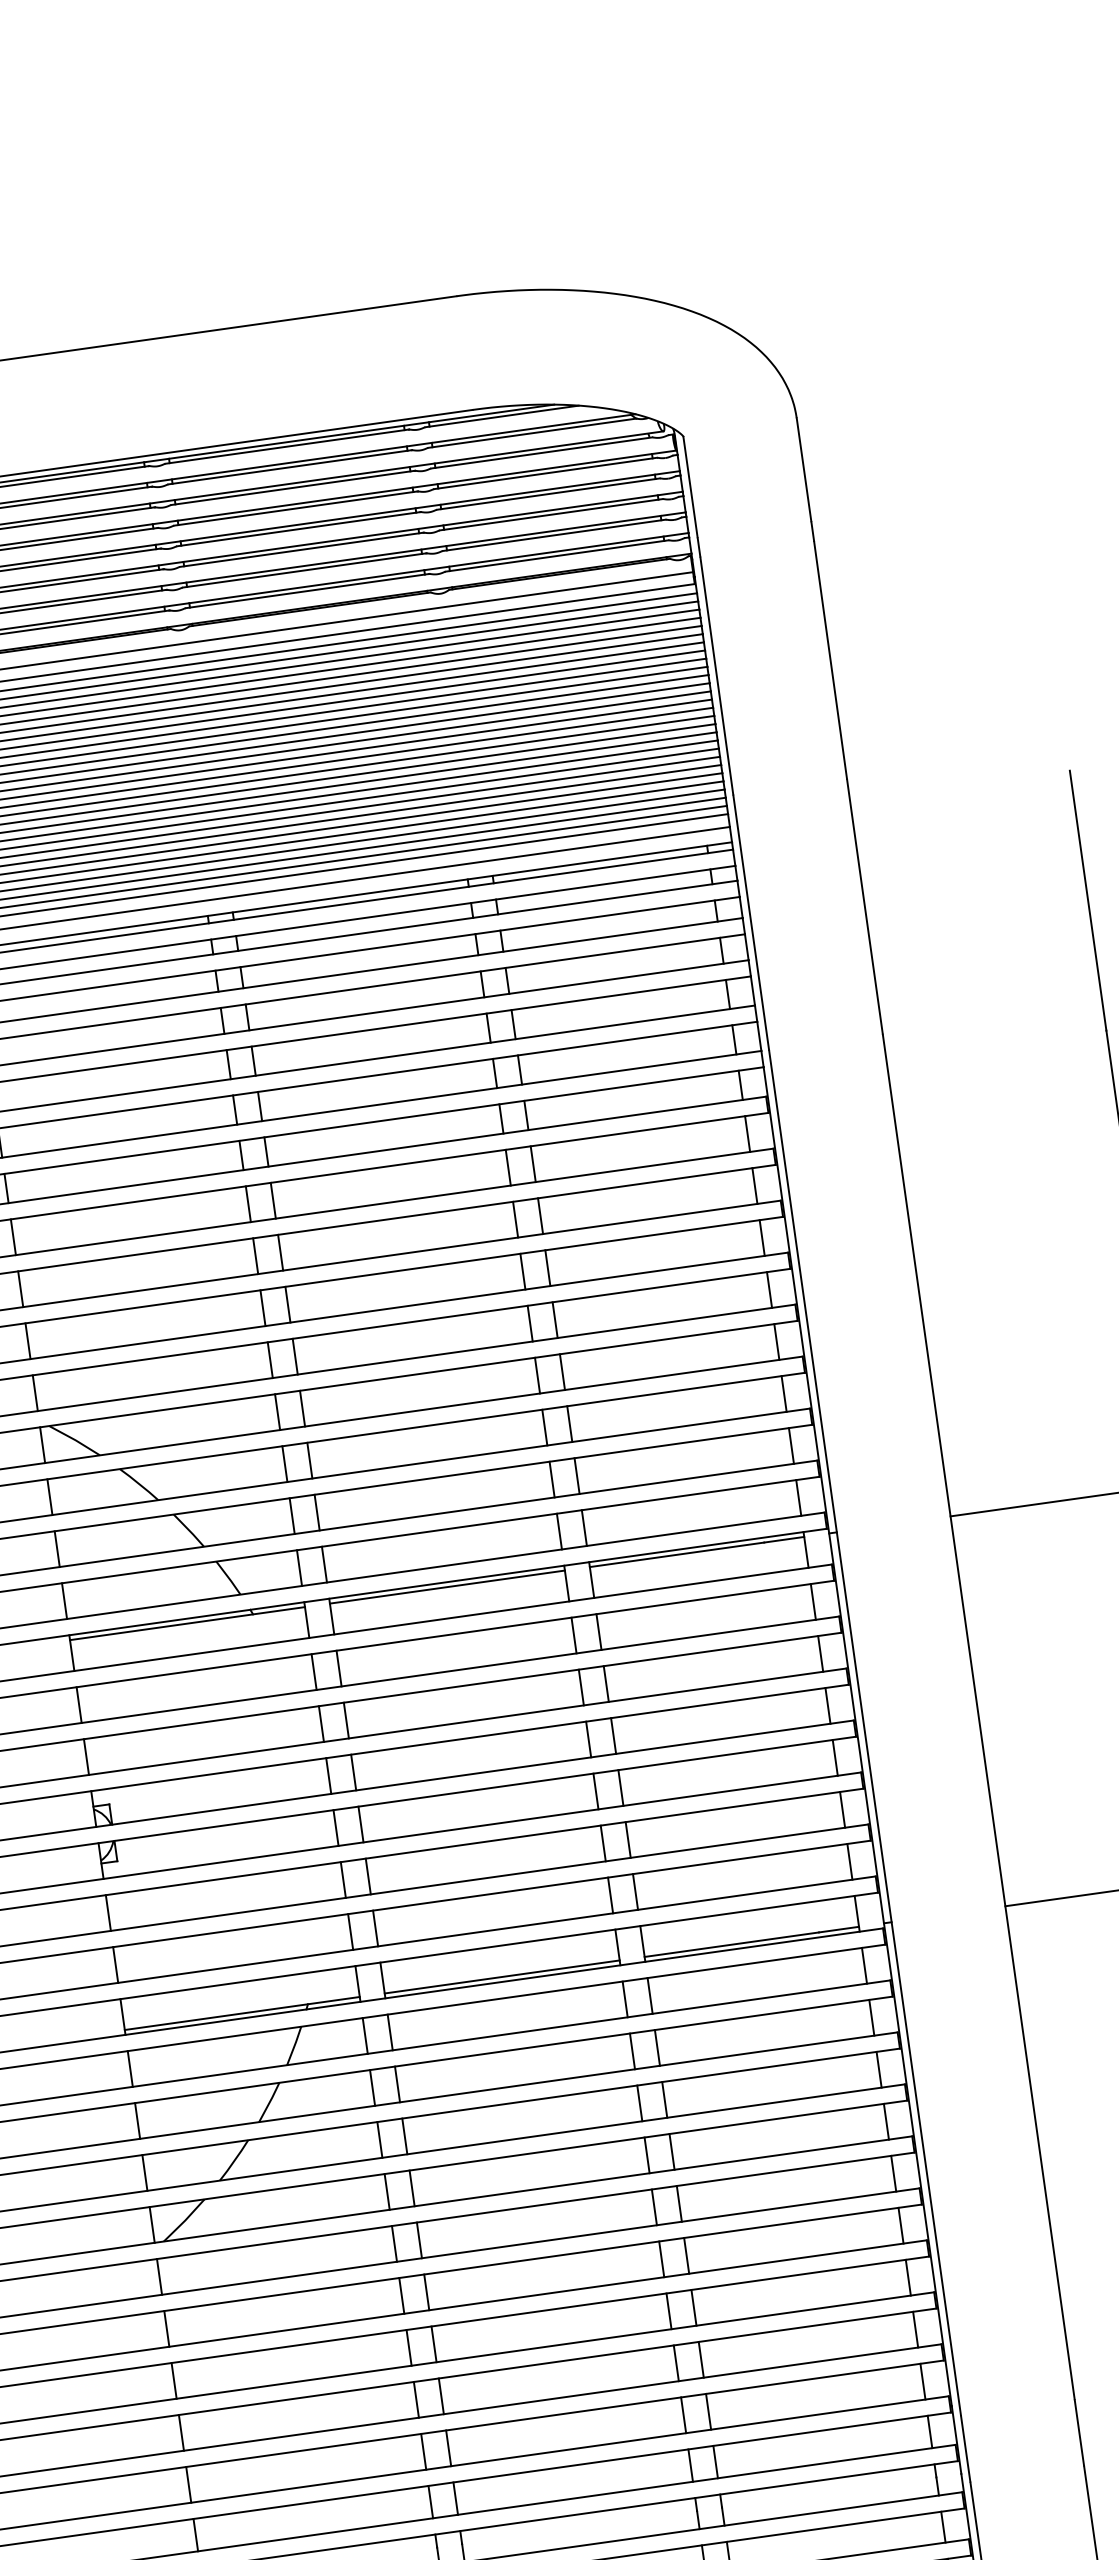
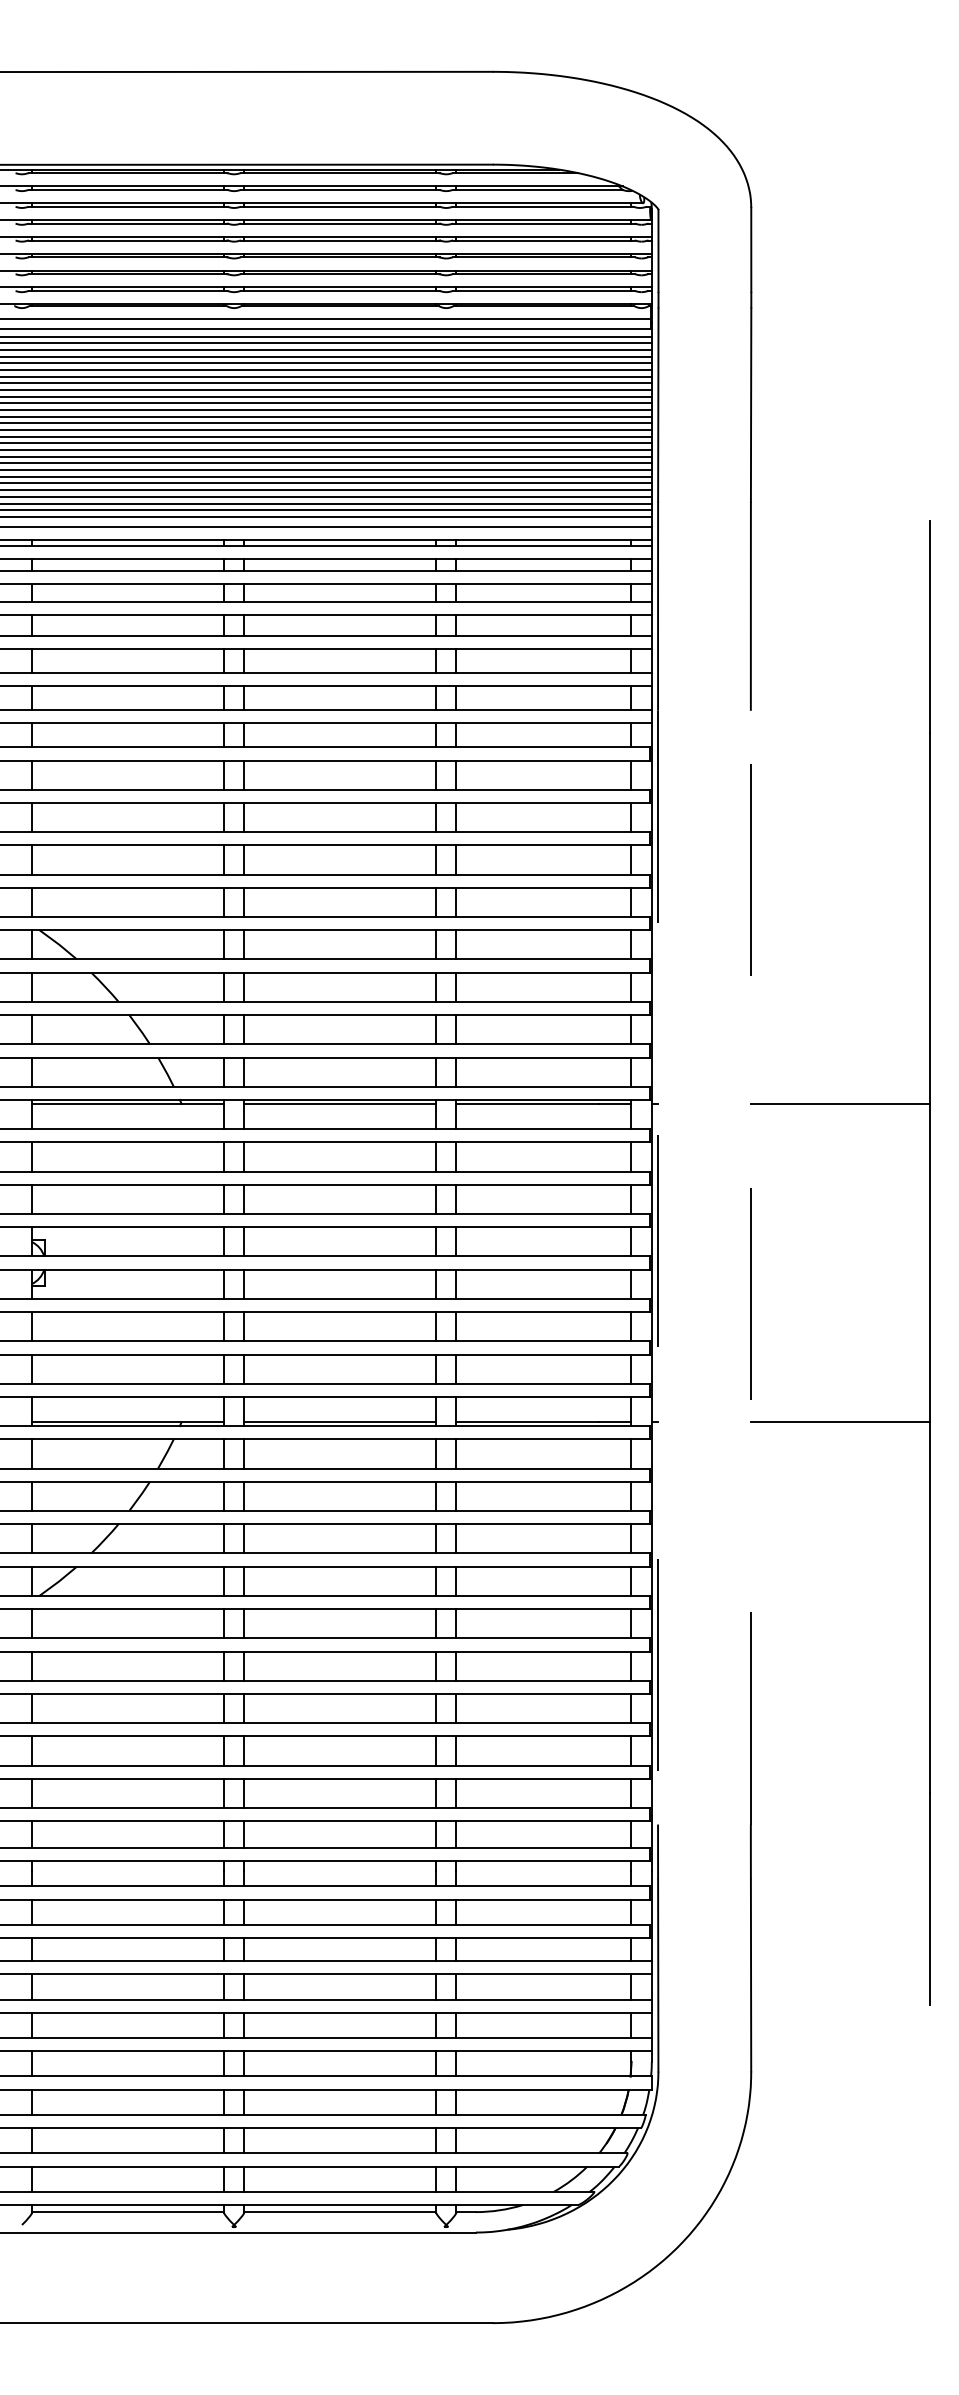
line: (978, 1716) -> (750, 1267), solid -> dashed
line: (865, 1732) -> (658, 1267), solid -> dashed

